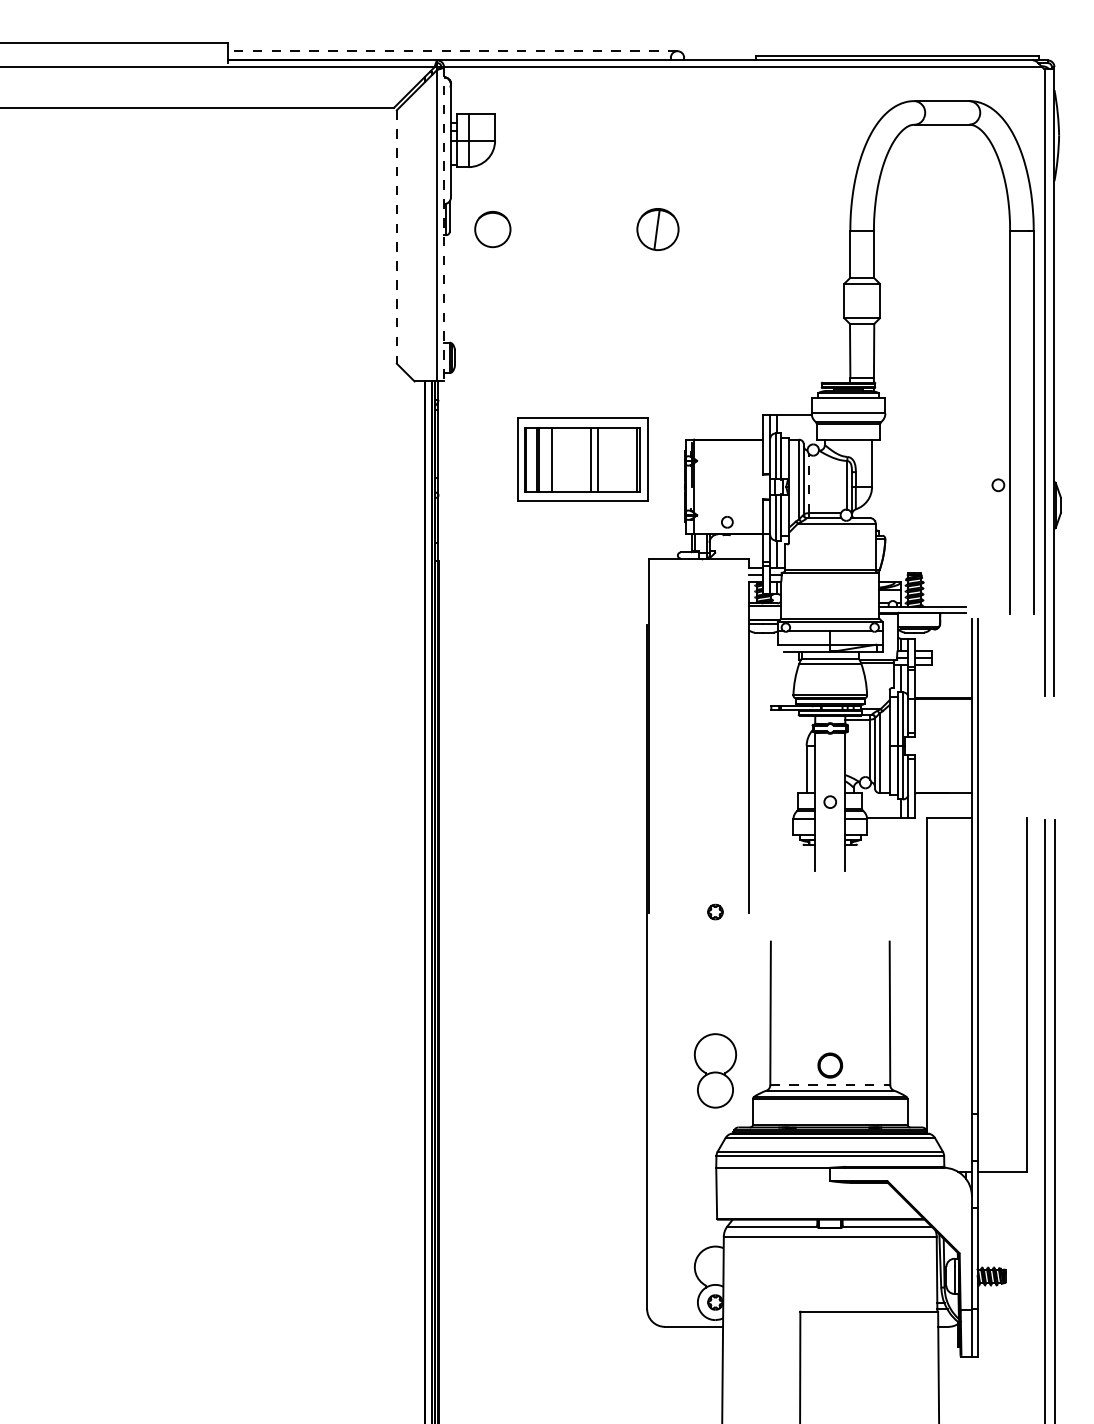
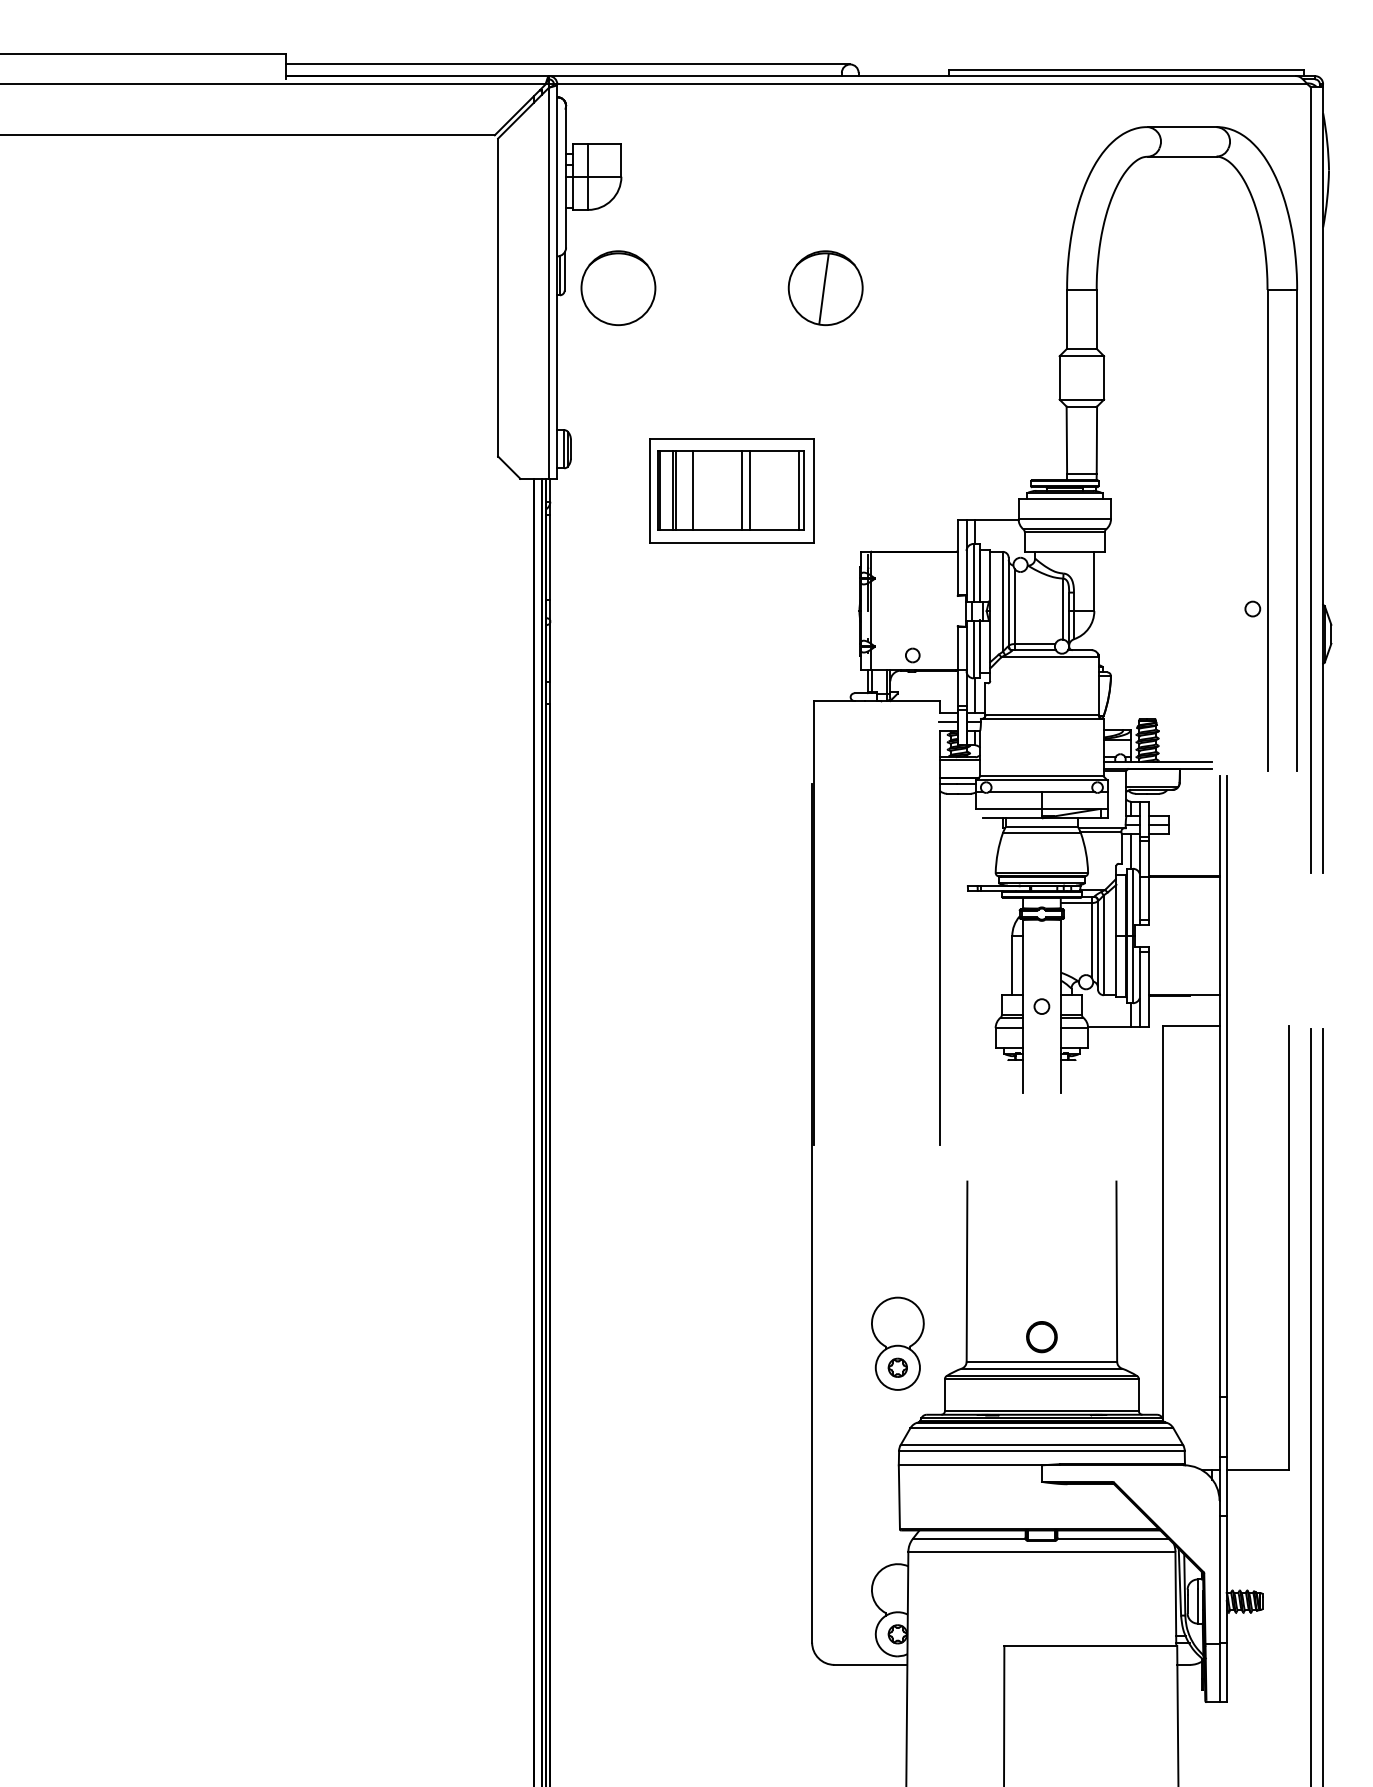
line: (452, 51) -> (567, 64), dashed -> solid
line: (444, 224) -> (557, 281), dashed -> solid
part: (492, 229) -> (618, 288), size x1.67
part: (657, 229) -> (825, 288), size x1.43
line: (396, 237) -> (497, 298), dashed -> solid
part: (582, 459) -> (731, 490), moved
line: (808, 482) -> (1014, 605), dashed -> solid
part: (715, 911) -> (897, 1367), moved
line: (830, 1085) -> (1042, 1362), dashed -> solid

